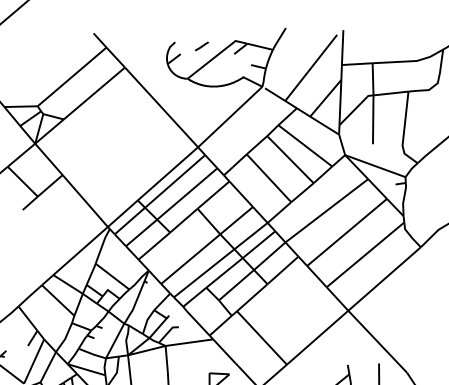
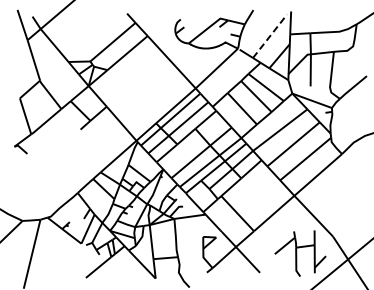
curve: (200, 46) -> (197, 22), removed
line: (311, 68) -> (270, 36), solid -> dashed

